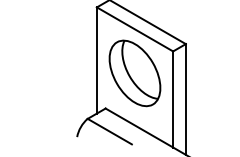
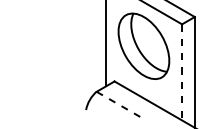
line: (173, 99) -> (182, 72), solid -> dashed
line: (109, 131) -> (118, 104), solid -> dashed

